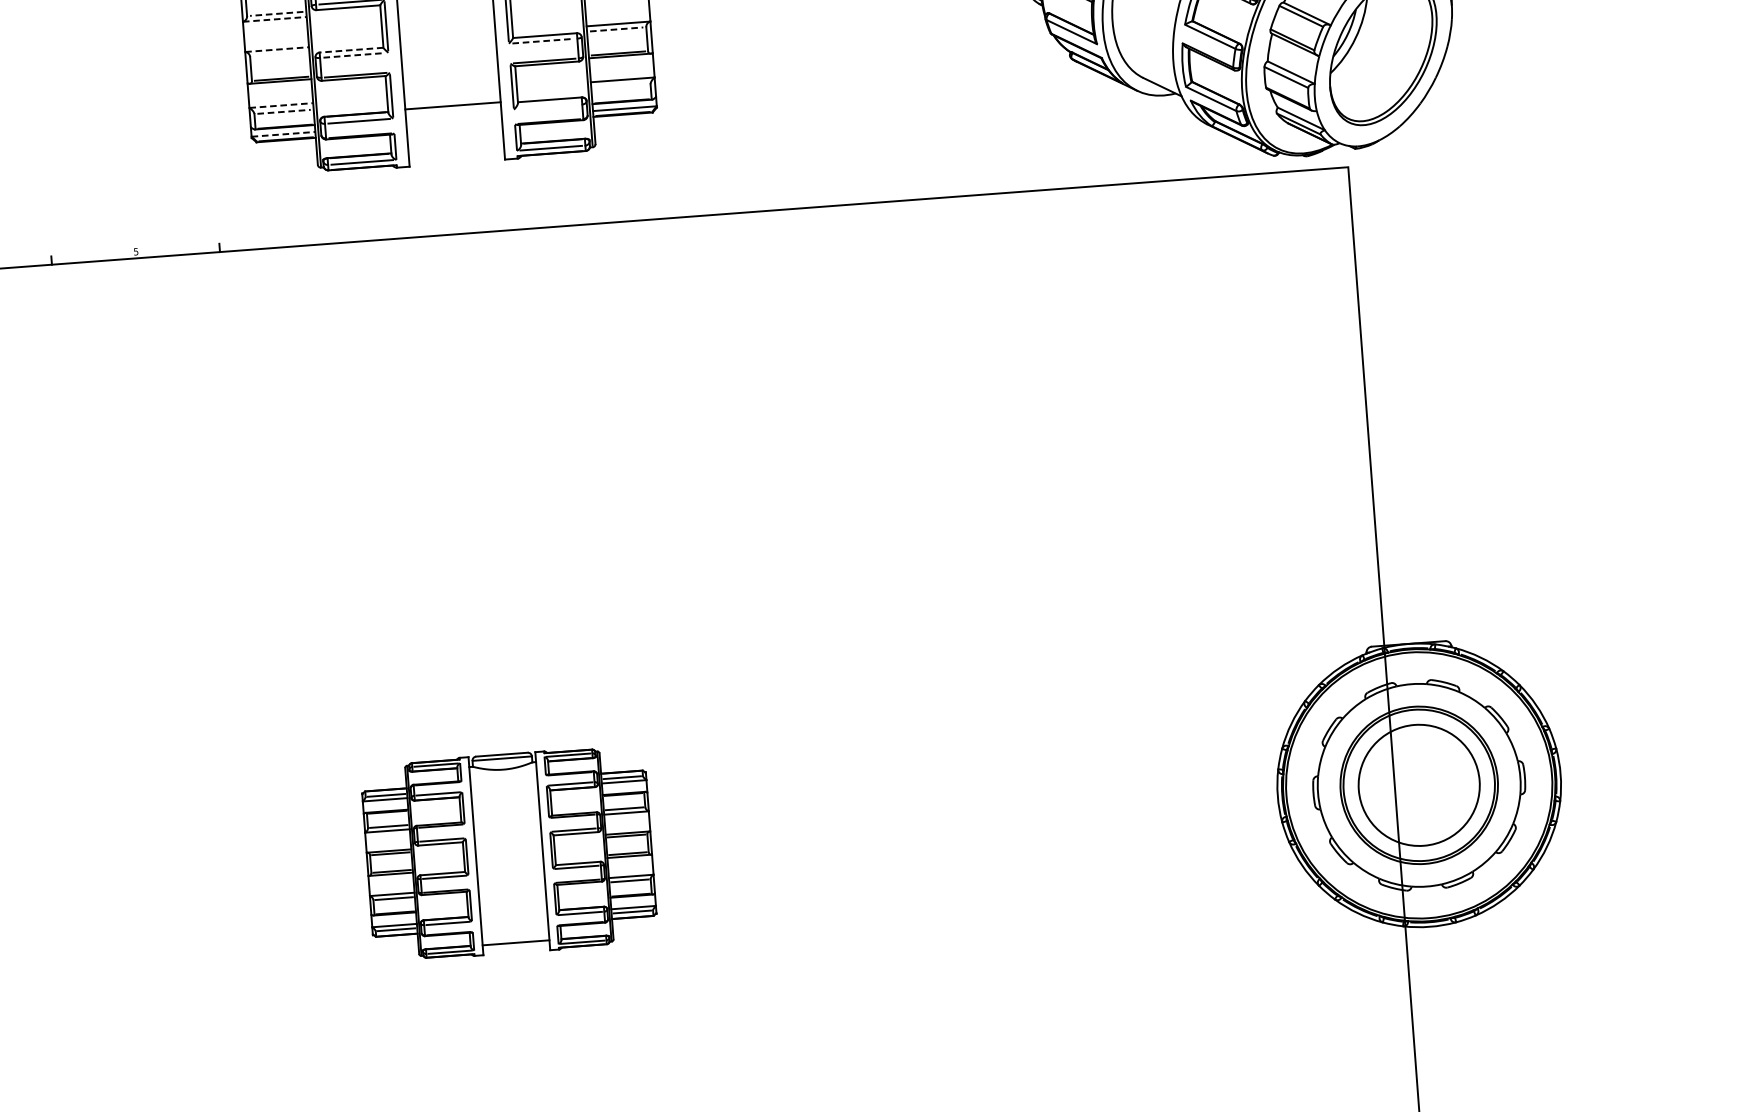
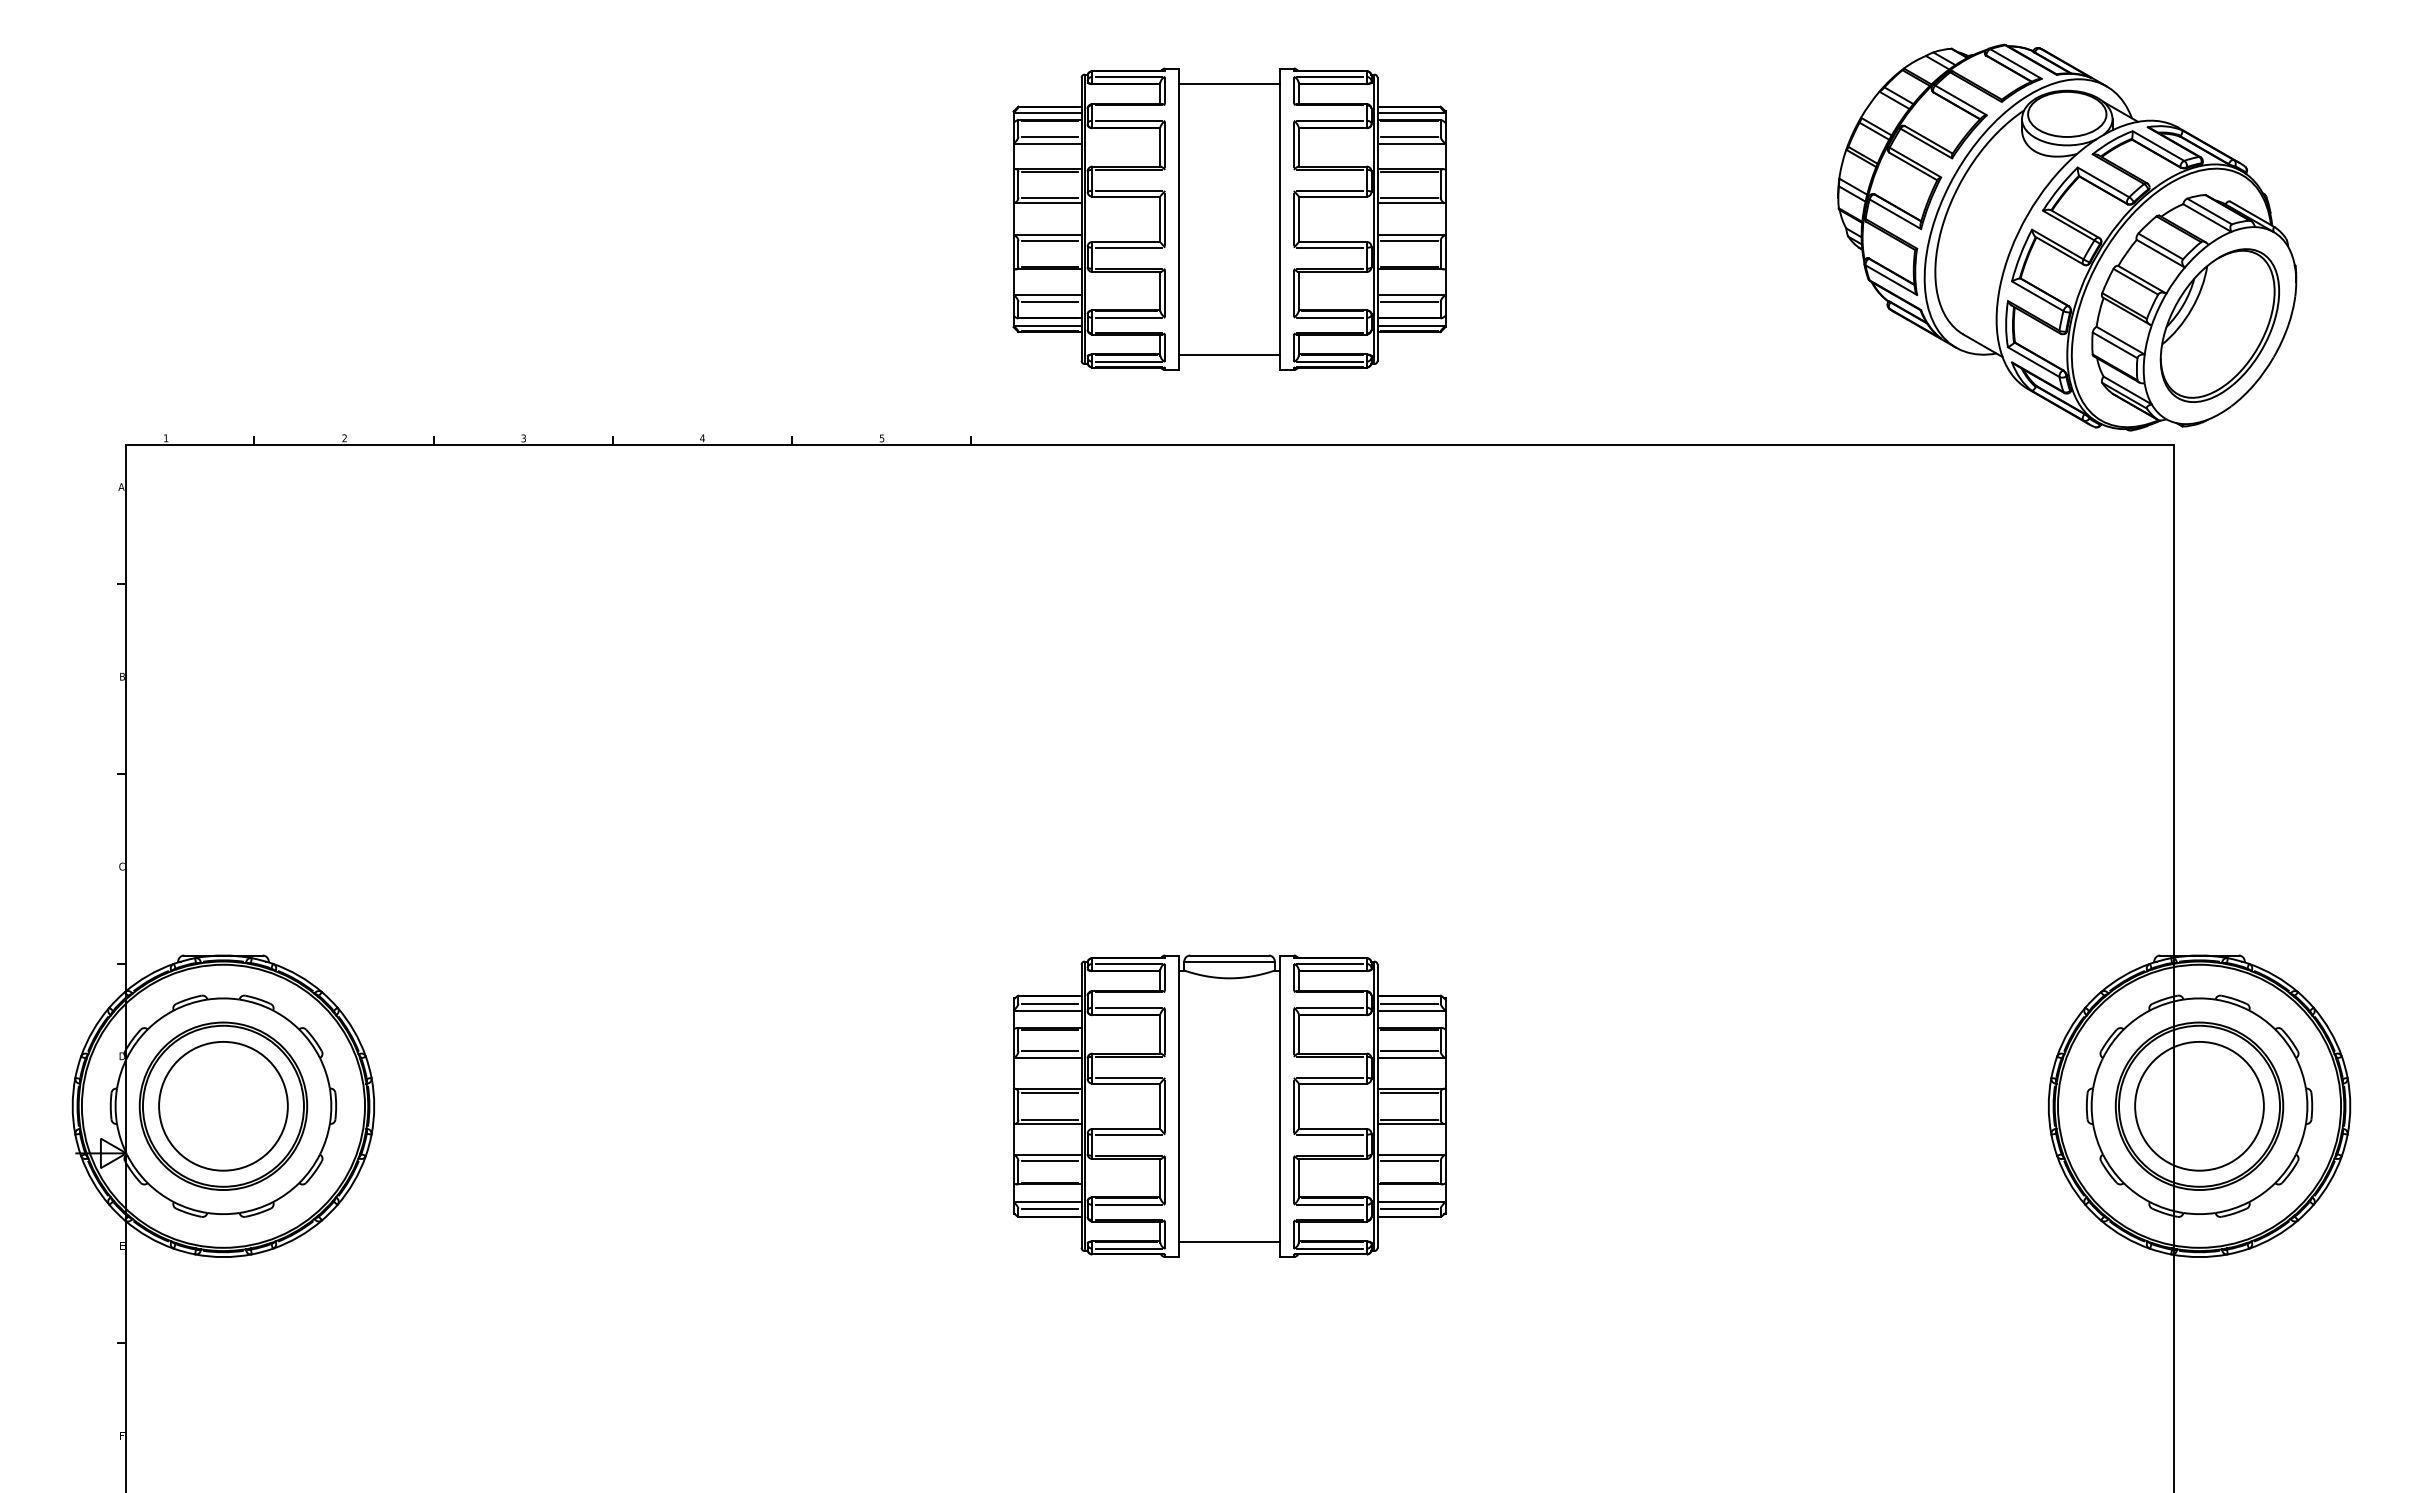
line: (276, 13) -> (1049, 197), dashed -> solid
line: (274, 19) -> (1047, 203), dashed -> solid
line: (617, 29) -> (1409, 241), dashed -> solid
line: (543, 40) -> (1330, 247), dashed -> solid
line: (277, 49) -> (1047, 235), dashed -> solid
line: (350, 49) -> (1125, 241), dashed -> solid
line: (279, 55) -> (1049, 241), added
line: (353, 55) -> (1128, 247), dashed -> solid
line: (620, 86) -> (1408, 301), added
line: (549, 99) -> (1332, 310), added
line: (281, 105) -> (1047, 295), dashed -> solid
line: (453, 106) -> (1229, 355), moved
line: (548, 106) -> (1330, 317), added
line: (284, 111) -> (1050, 301), dashed -> solid
line: (283, 134) -> (1047, 325), dashed -> solid
part: (509, 853) -> (1229, 1105), size x1.43

